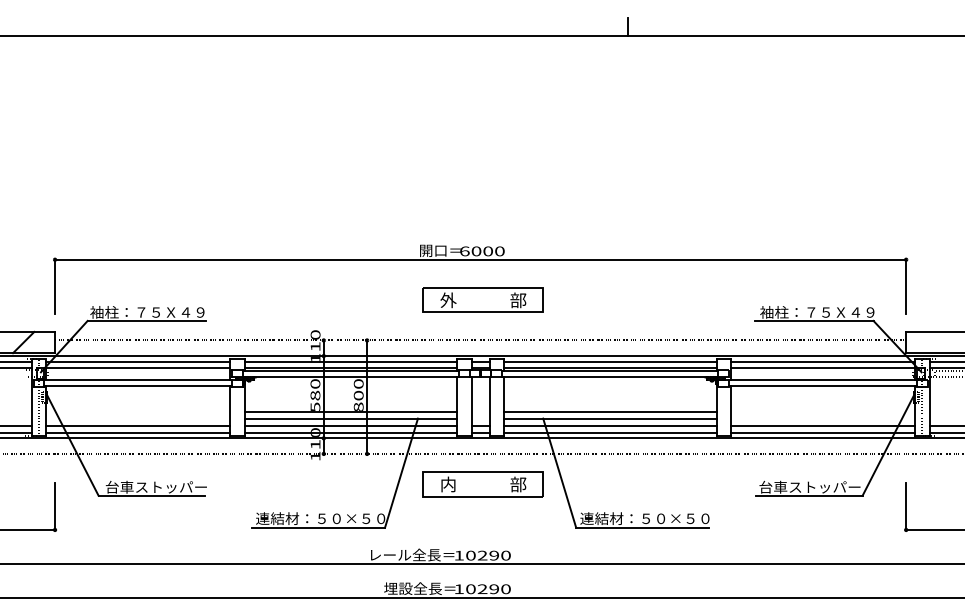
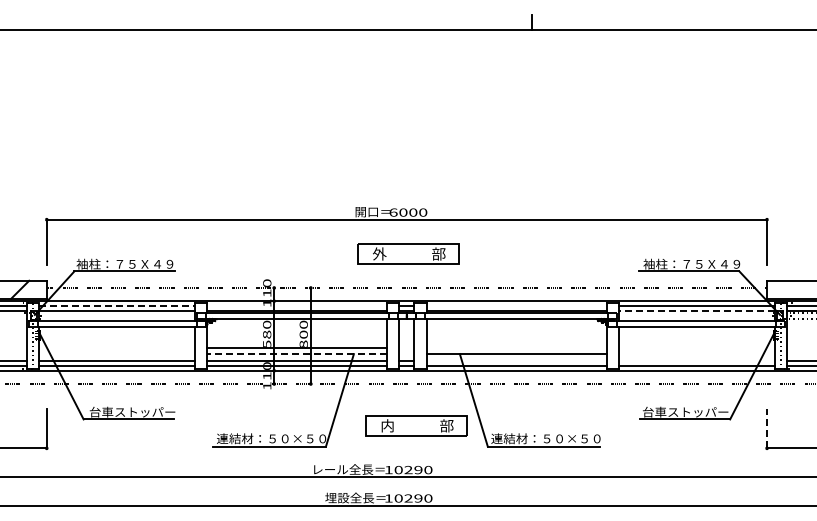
line: (138, 361) -> (117, 305), solid -> dashed
line: (351, 361) -> (297, 305), removed
line: (610, 361) -> (516, 305), removed
line: (822, 368) -> (696, 311), solid -> dashed
line: (610, 411) -> (516, 348), removed
line: (351, 419) -> (297, 354), solid -> dashed
line: (610, 426) -> (516, 360), removed
line: (822, 426) -> (696, 360), removed
part: (482, 484) -> (416, 425), moved
line: (906, 506) -> (767, 428), solid -> dashed

